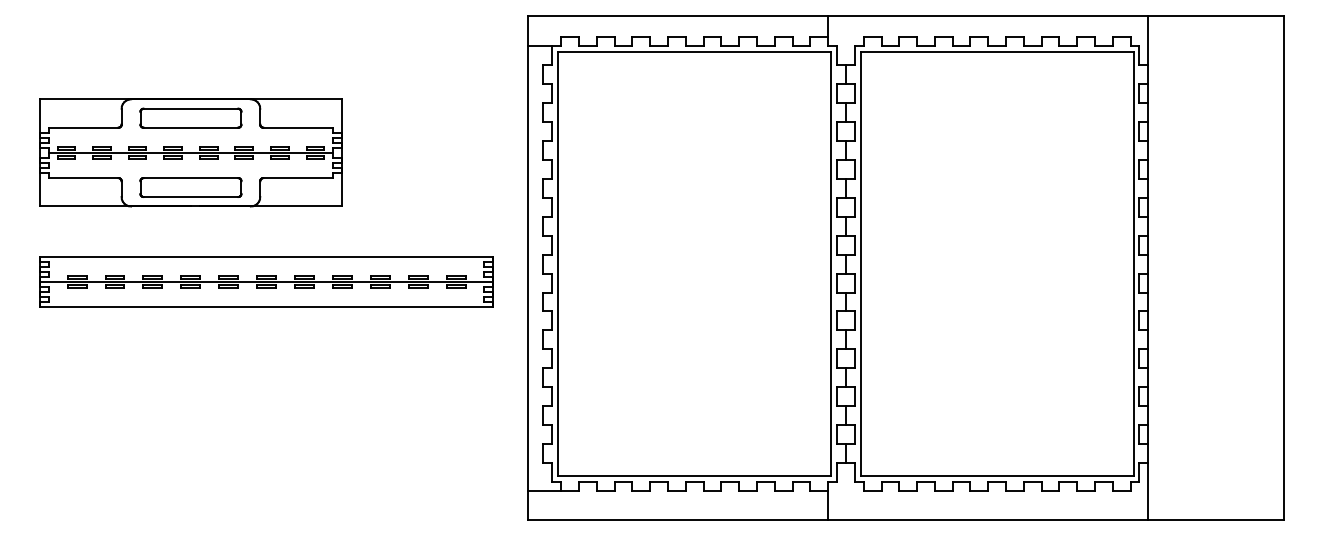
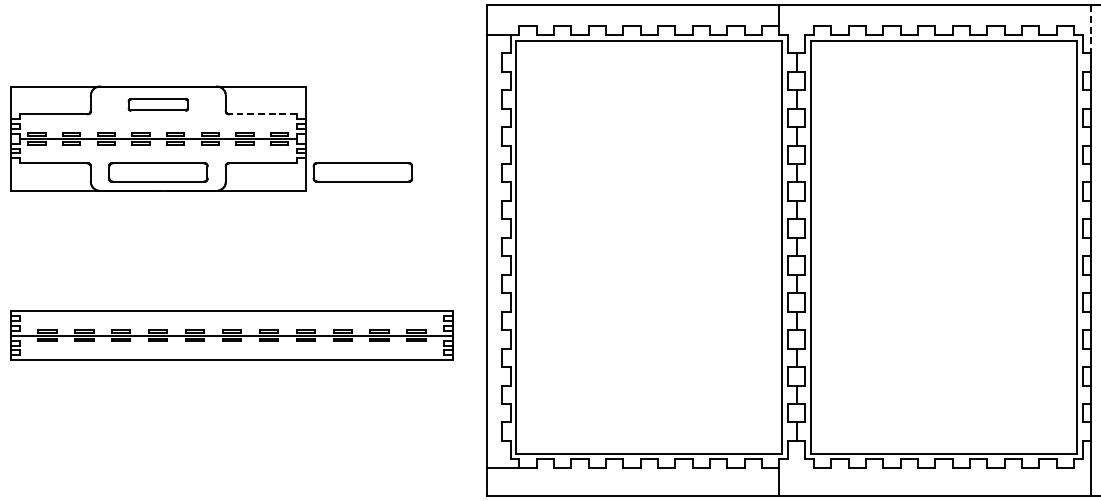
line: (1148, 40) -> (1091, 29), solid -> dashed
part: (190, 117) -> (157, 104), size x0.6
line: (298, 127) -> (263, 113), solid -> dashed
part: (400, 187) -> (362, 172), added
part: (266, 281) -> (231, 335), moved

